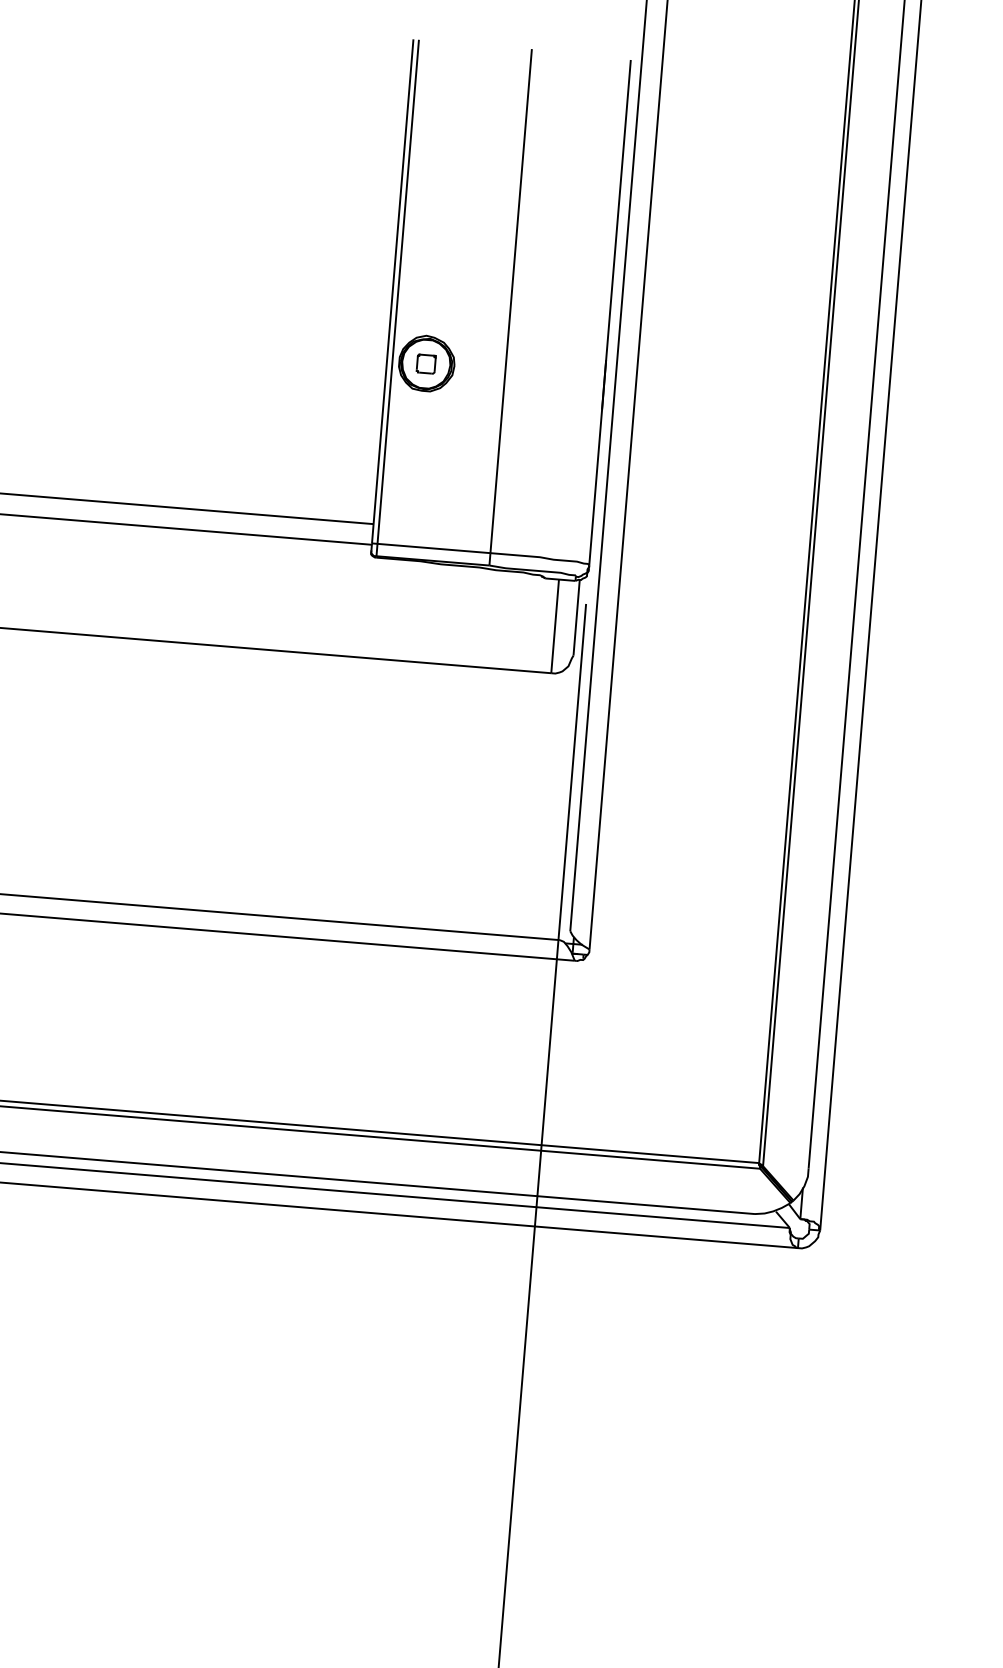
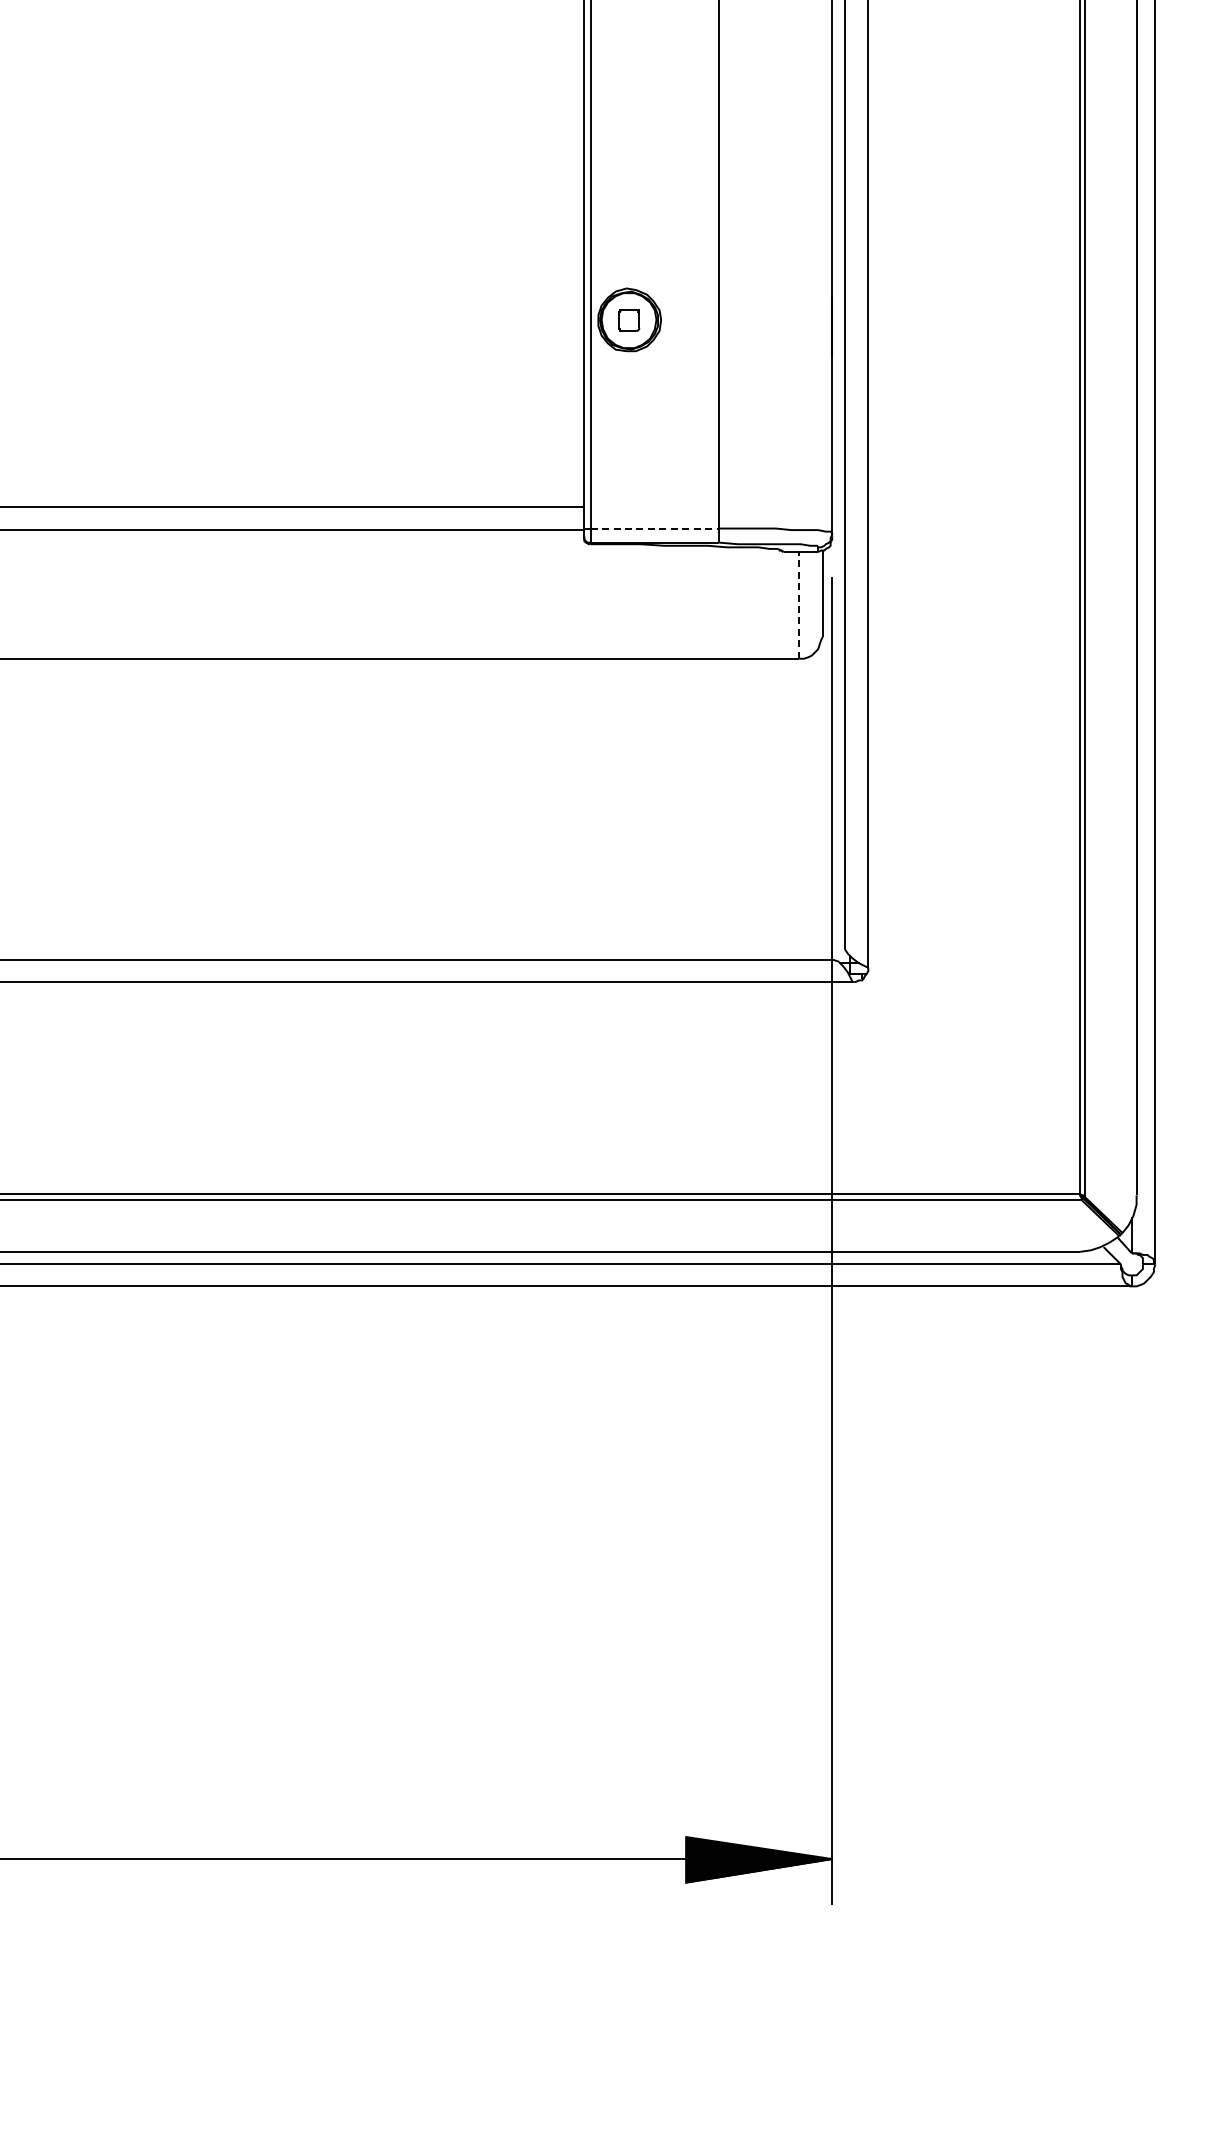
line: (434, 548) -> (655, 528), solid -> dashed
line: (555, 625) -> (799, 604), solid -> dashed

